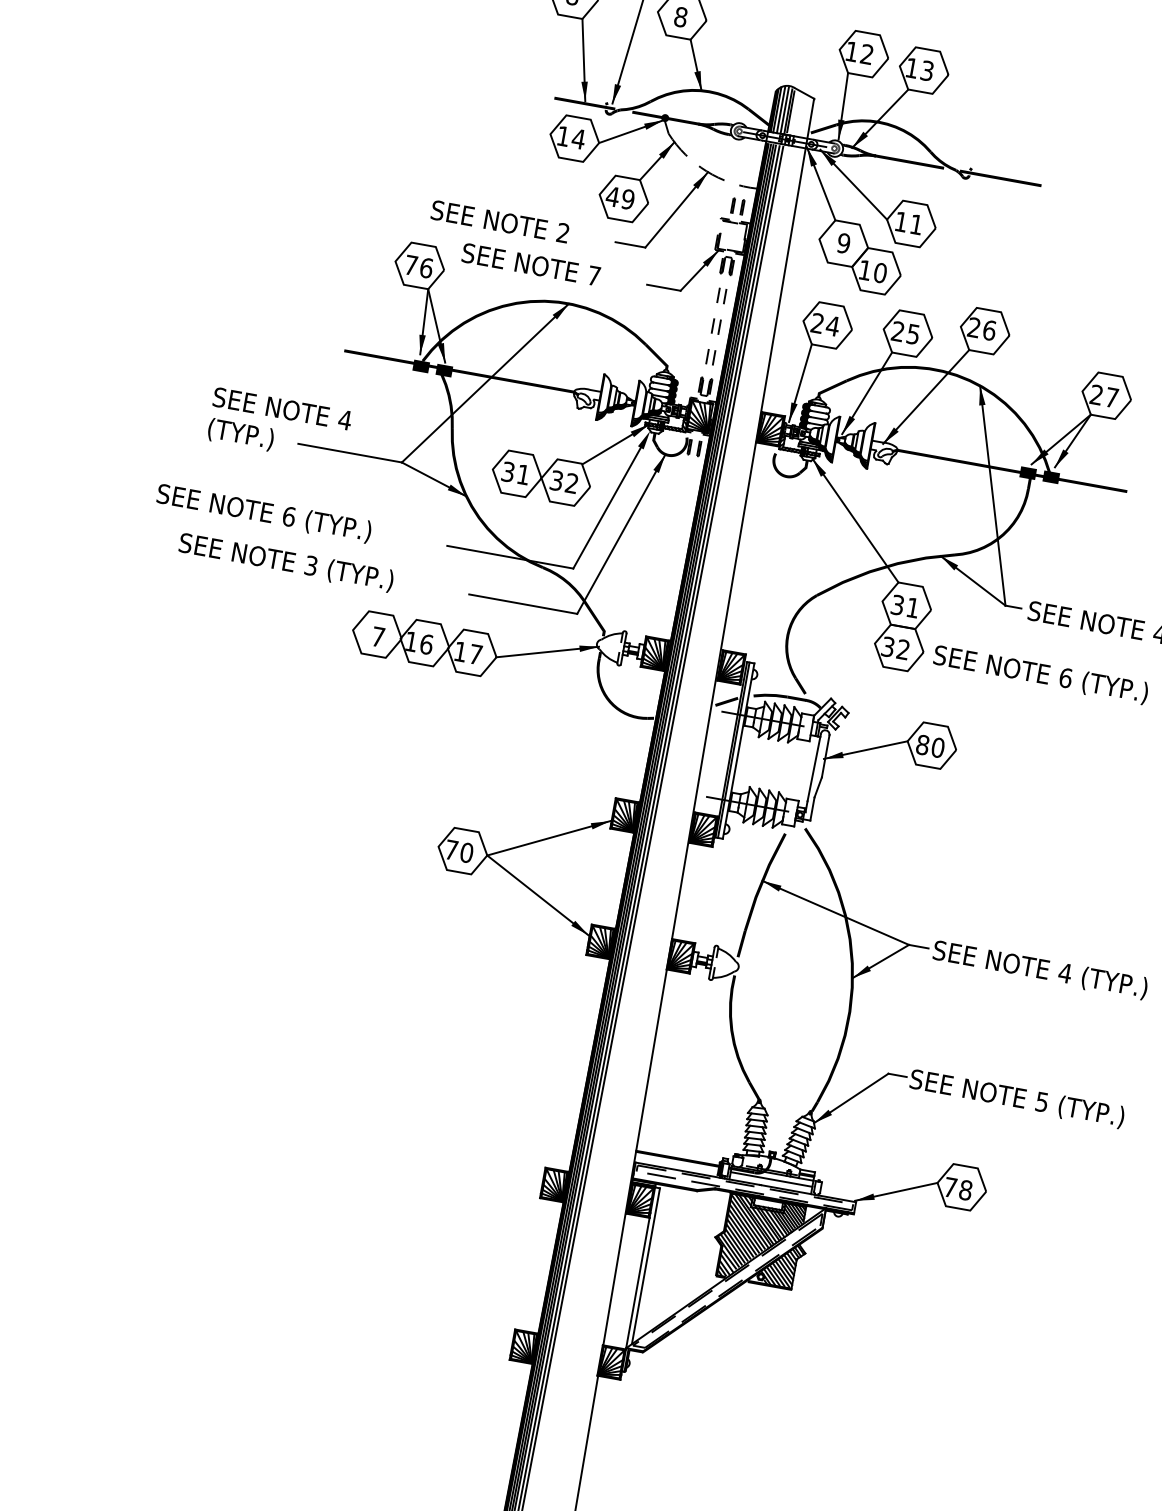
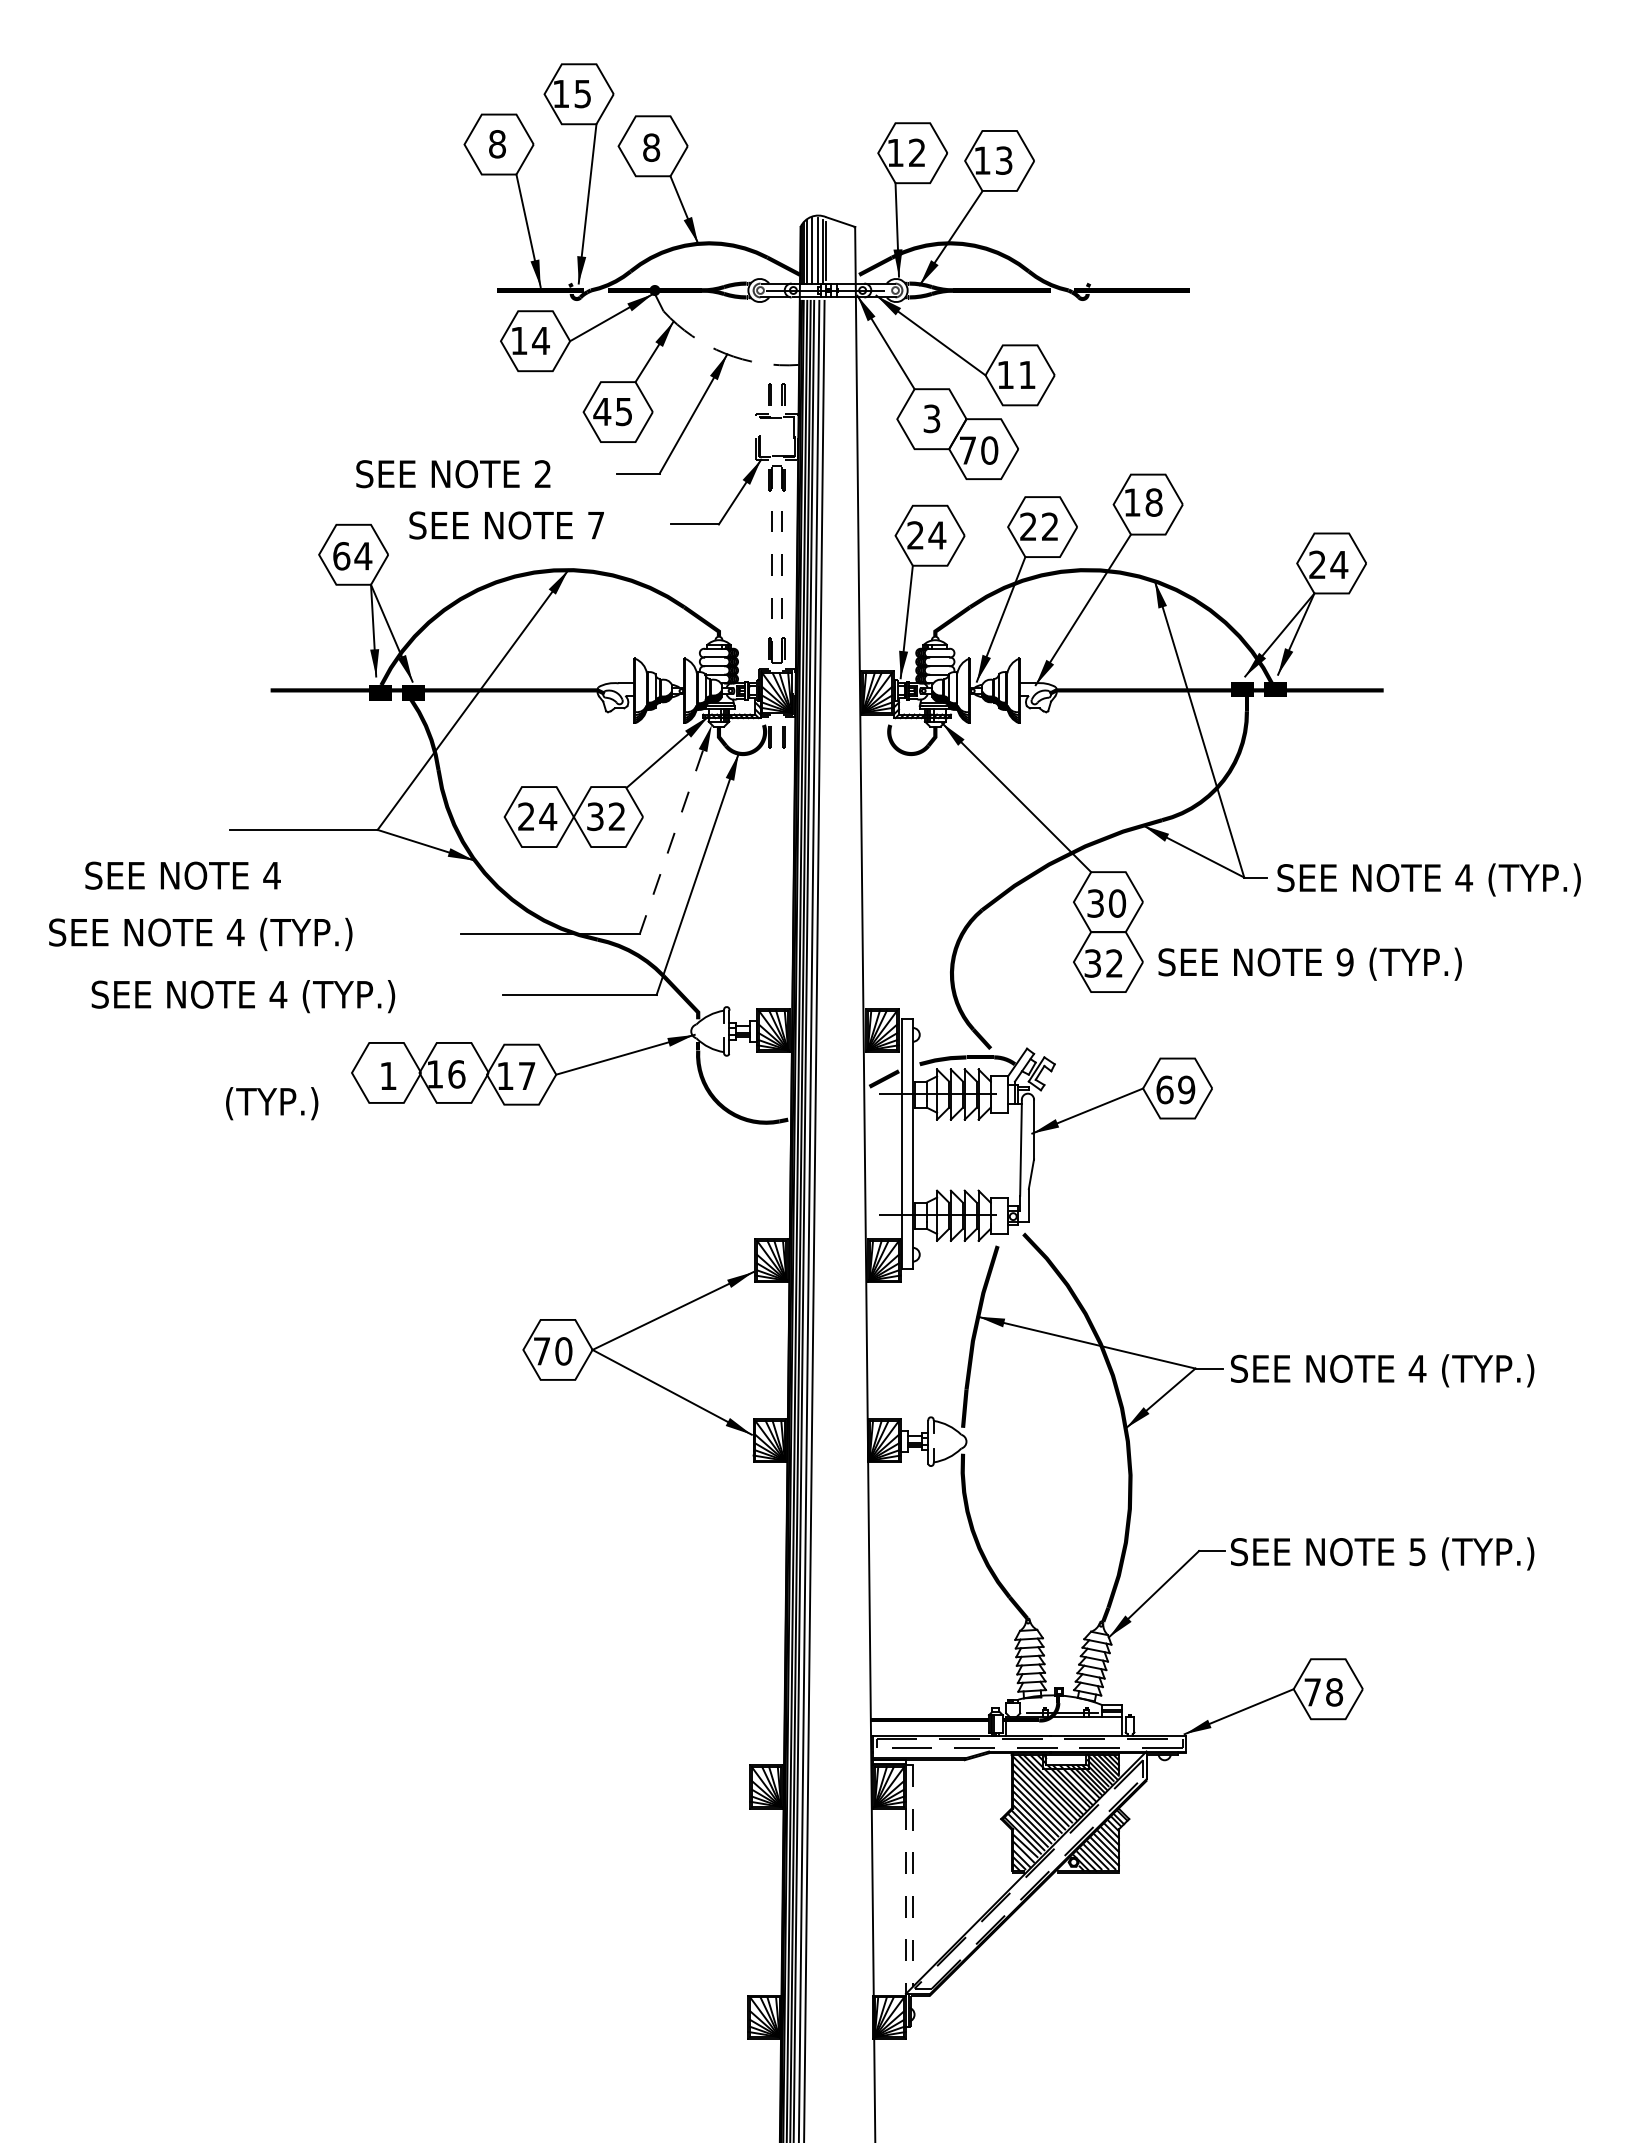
text: (627, 199) -> (623, 411), 49 -> 45
text: (843, 243) -> (931, 418), 9 -> 3
text: (418, 266) -> (352, 556), 76 -> 64
text: (864, 270) -> (967, 450), 10 -> 70
text: (982, 329) -> (1143, 502), 26 -> 18
text: (913, 334) -> (1050, 526), 25 -> 22
text: (1112, 397) -> (1339, 564), 27 -> 24
text: (282, 408) -> (182, 875), moved
text: (241, 434) -> (272, 1103), moved
text: (516, 473) -> (537, 816), 31 -> 24
line: (607, 508) -> (671, 842), solid -> dashed
text: (288, 516) -> (235, 932), 6 -> 4
text: (311, 565) -> (278, 994), 3 -> 4
text: (913, 607) -> (1117, 903), 31 -> 30
text: (378, 636) -> (388, 1075), 7 -> 1
text: (1065, 678) -> (1344, 962), 6 -> 9
text: (930, 746) -> (1175, 1089), 80 -> 69
line: (733, 749) -> (905, 1143), removed
line: (771, 1179) -> (1064, 1725), removed
line: (645, 1266) -> (912, 1876), solid -> dashed
line: (637, 1283) -> (905, 1902), solid -> dashed

